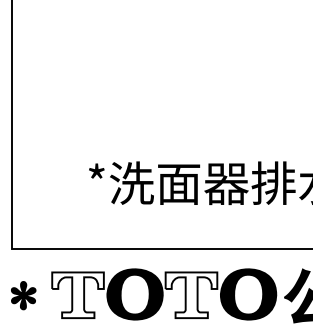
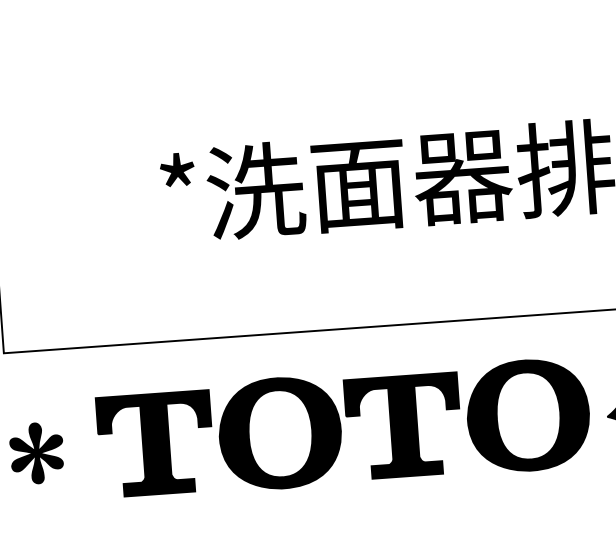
fill: (77, 295) -> (154, 444), added
fill: (191, 295) -> (403, 426), added

